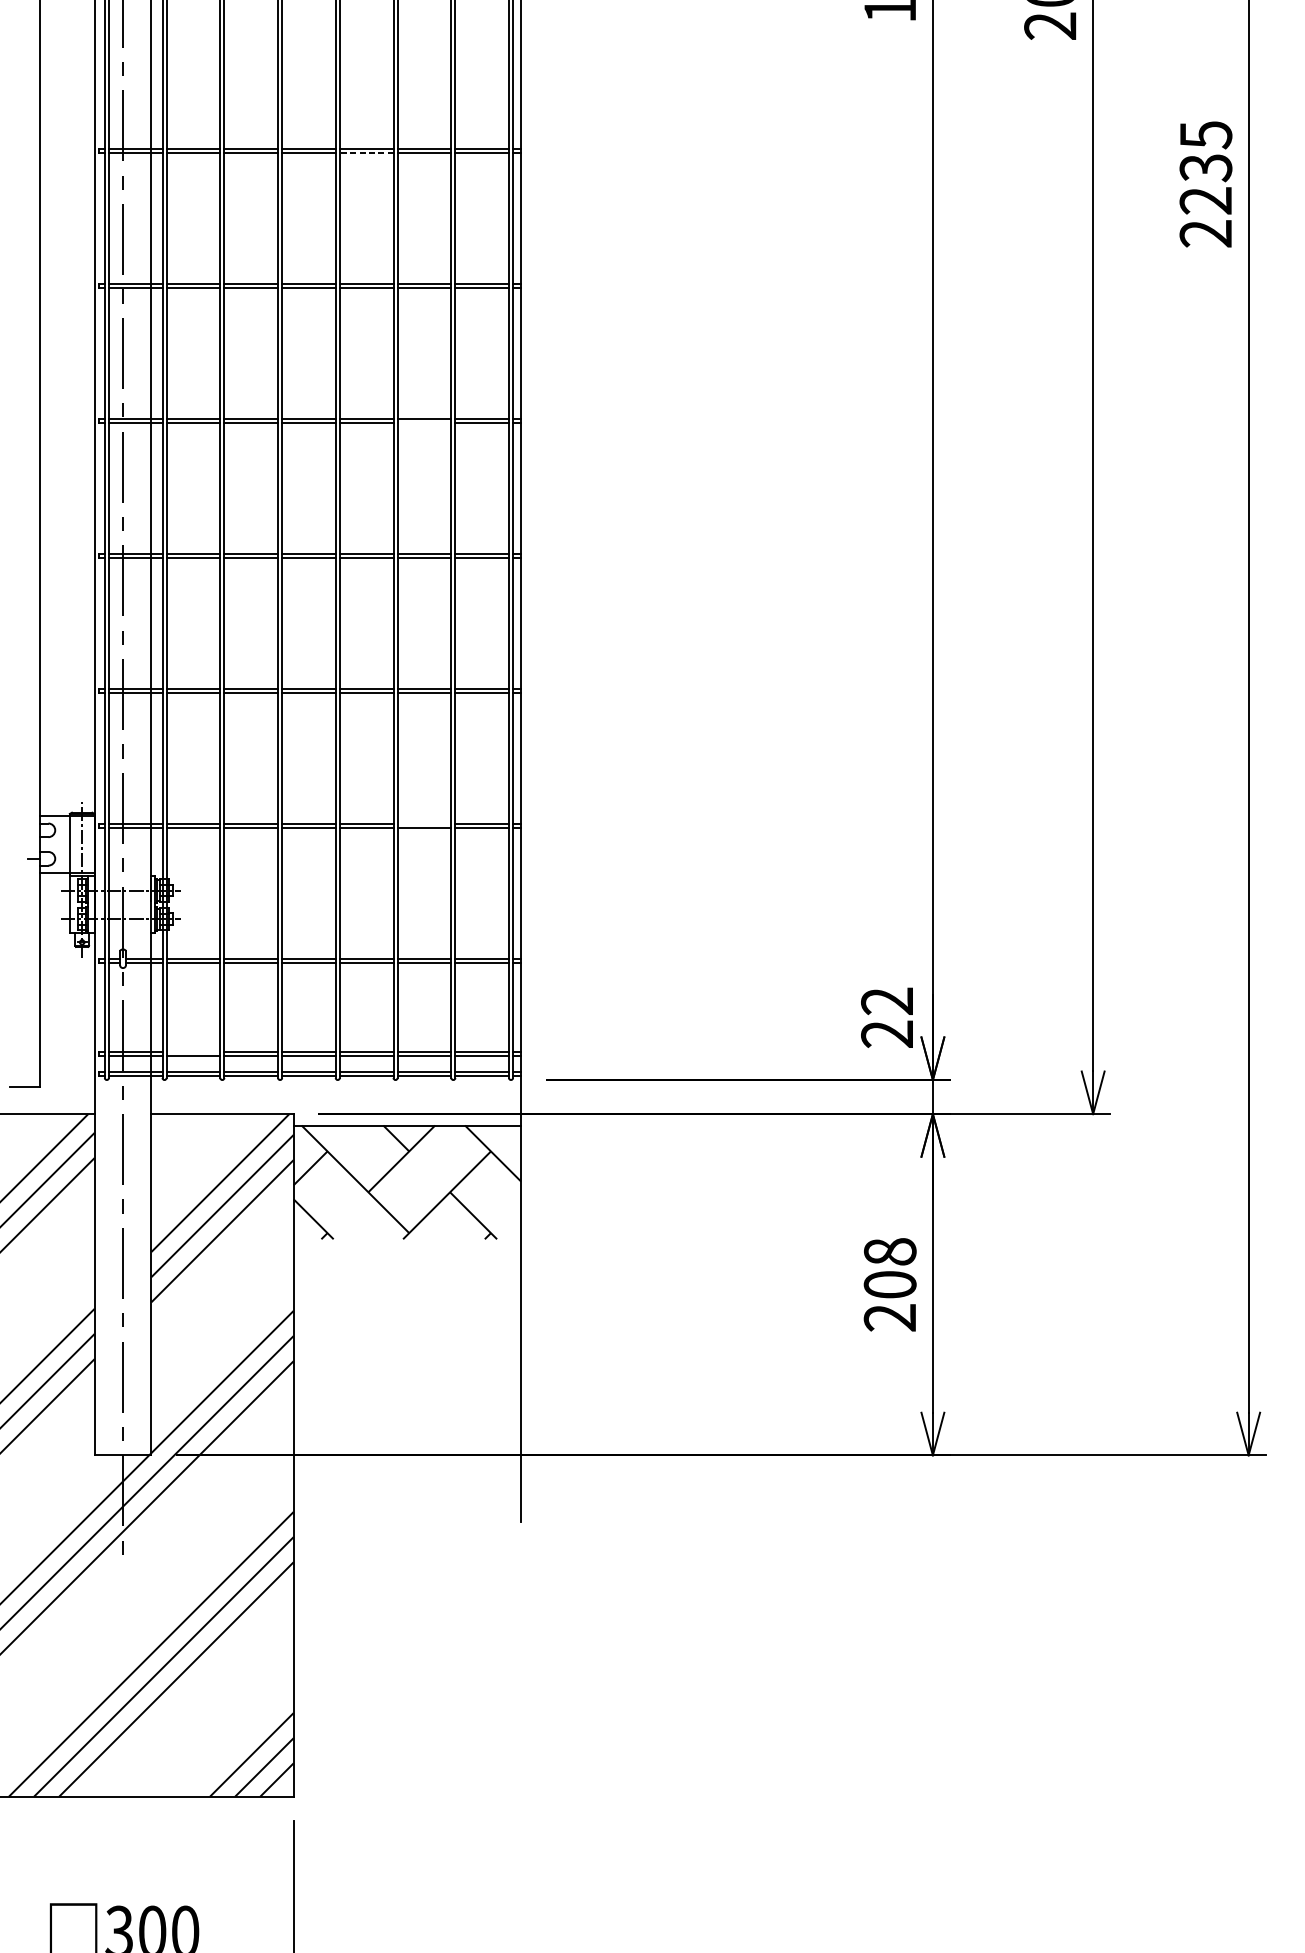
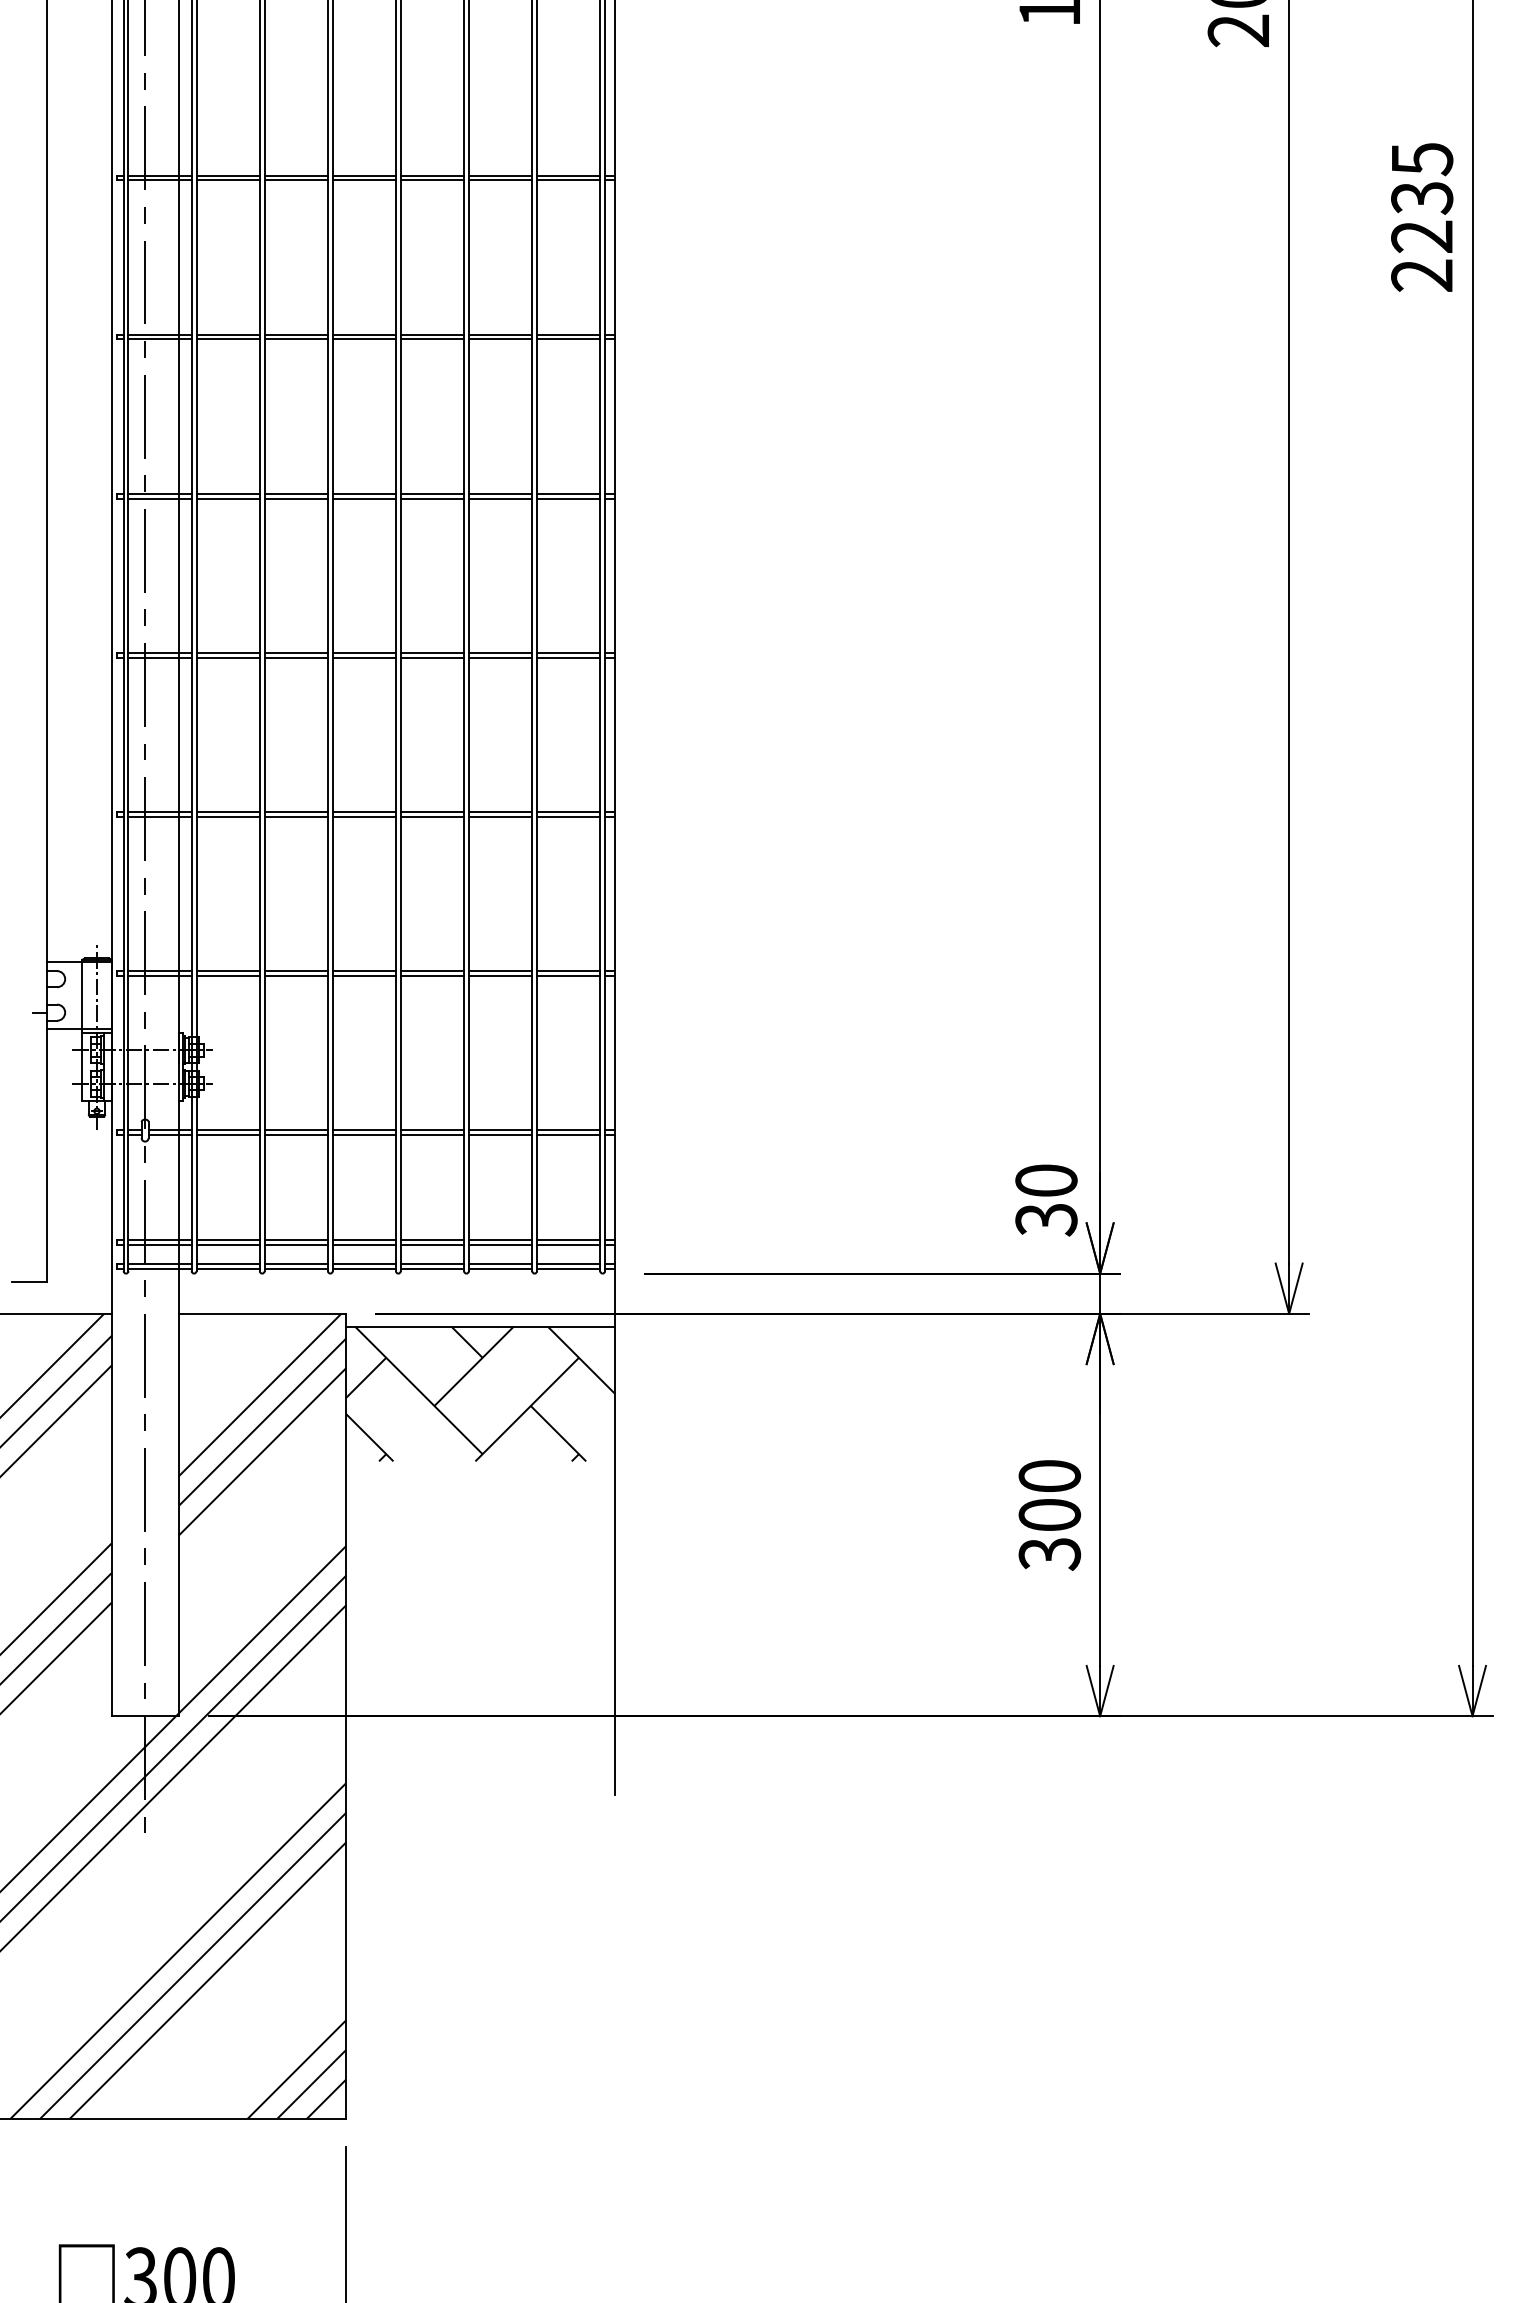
line: (366, 153) -> (432, 180), dashed -> solid
line: (424, 422) -> (500, 498), added
line: (424, 823) -> (500, 971), added
text: (887, 1018) -> (1046, 1200), 22 -> 30
line: (192, 1051) -> (227, 1240), added
text: (889, 1285) -> (1049, 1515), 208 -> 300

